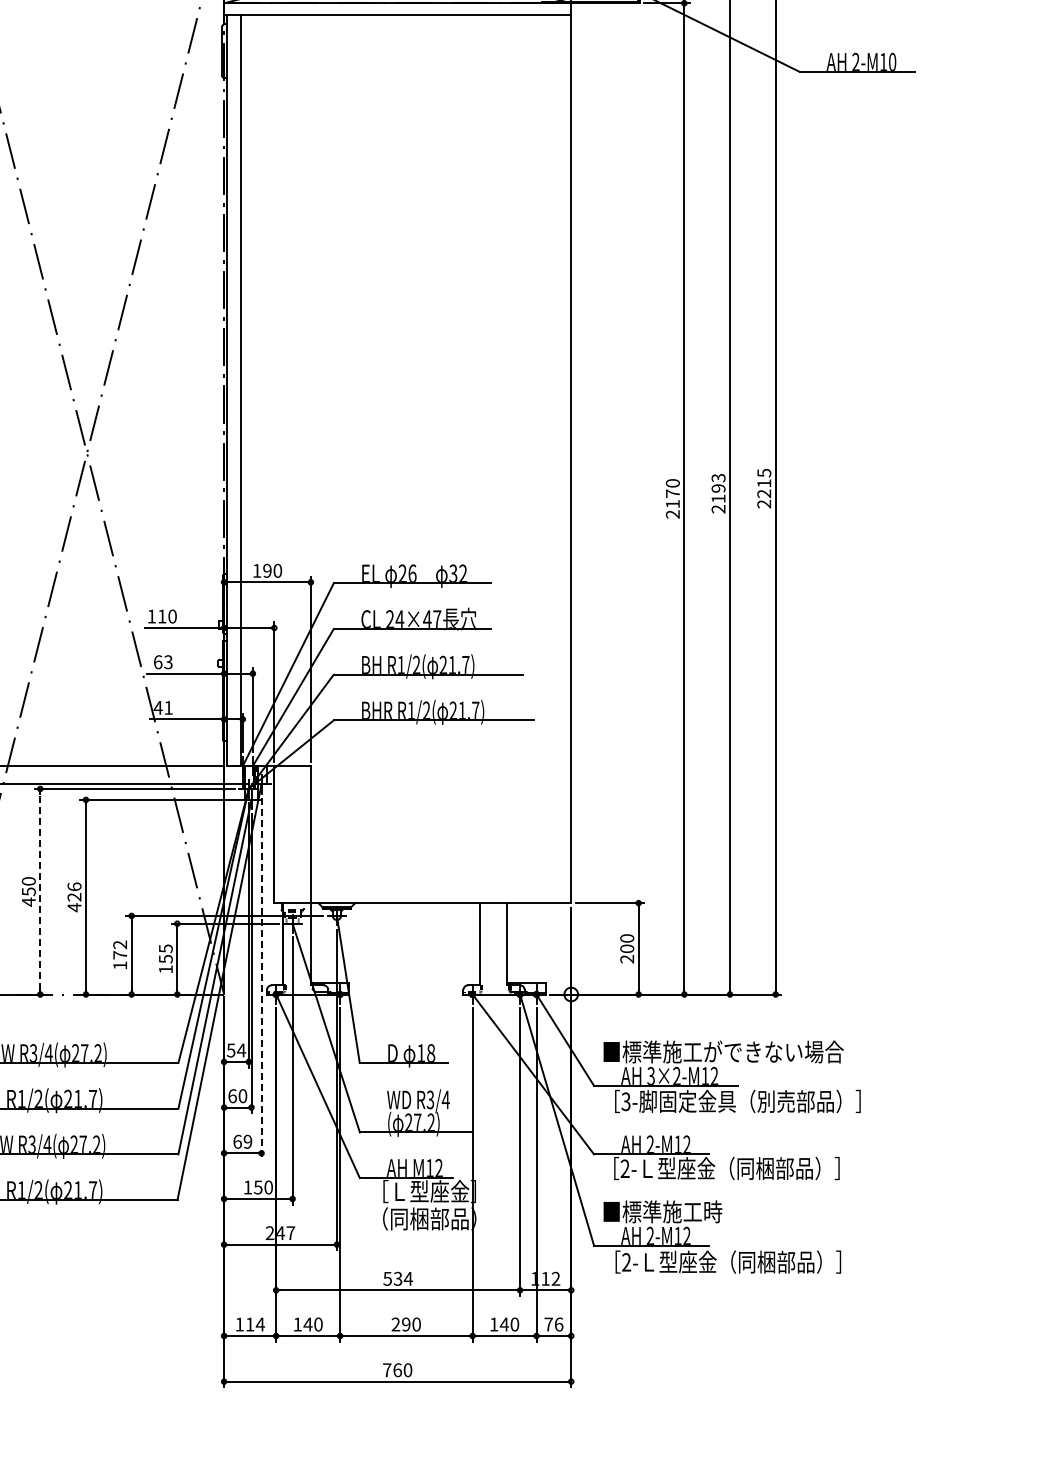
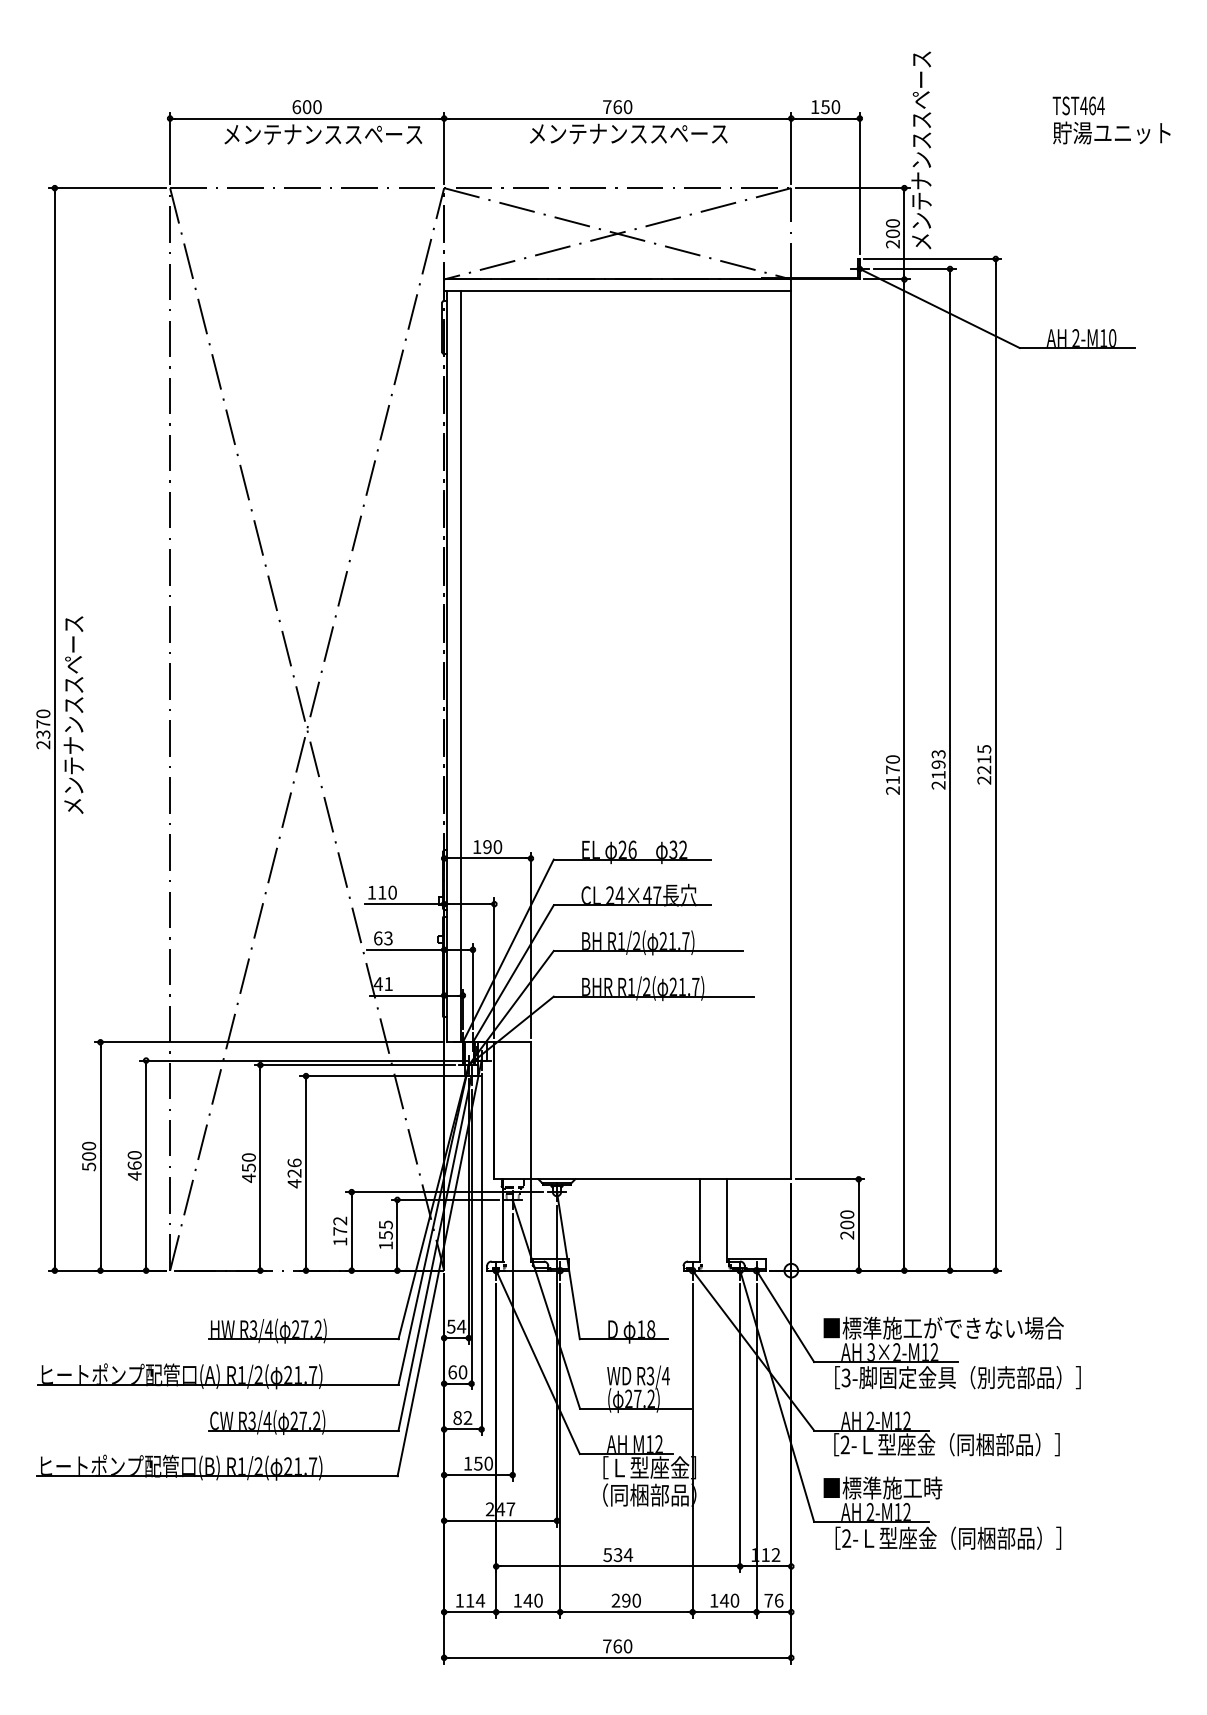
line: (40, 891) -> (260, 1167), dashed -> solid
line: (261, 979) -> (481, 1255), dashed -> solid
text: (242, 1142) -> (462, 1418), 69 -> 82

